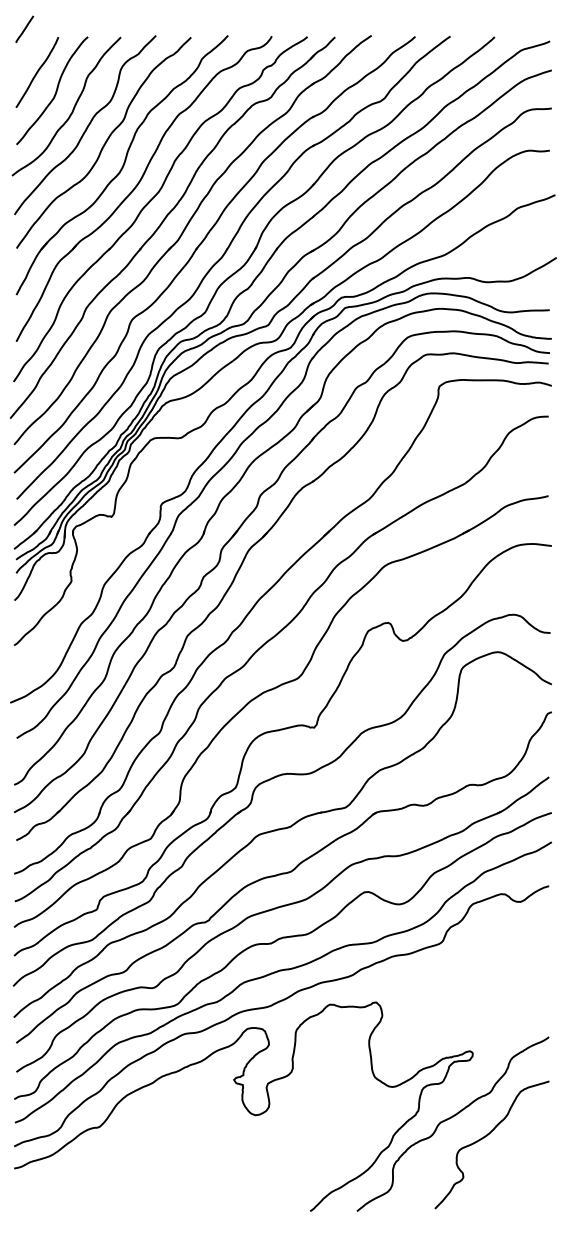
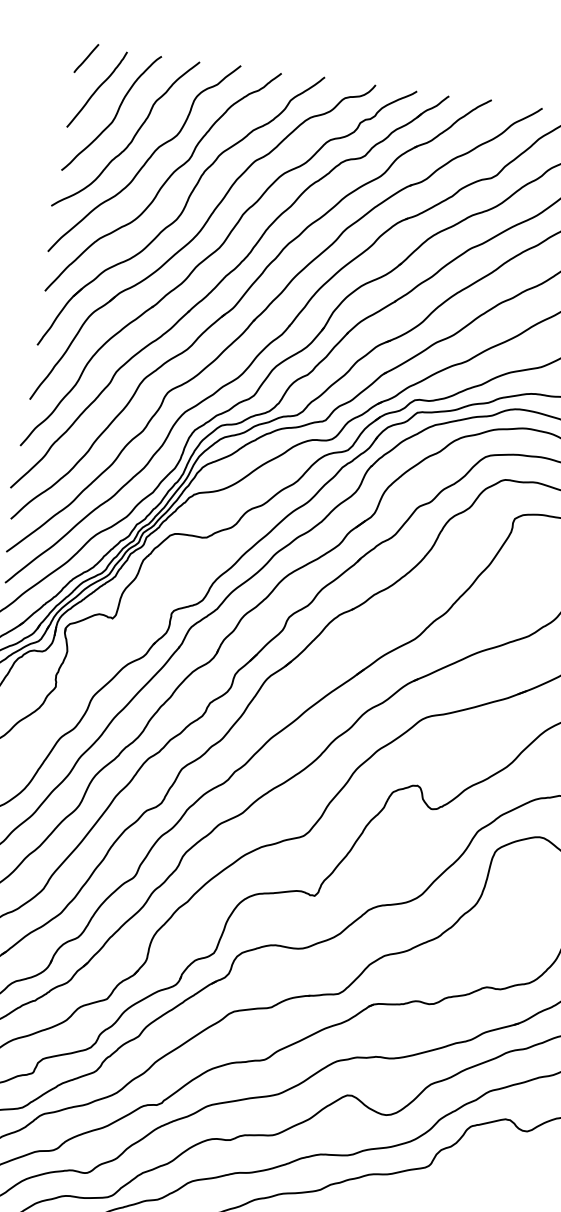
line: (24, 28) -> (86, 57), moved

